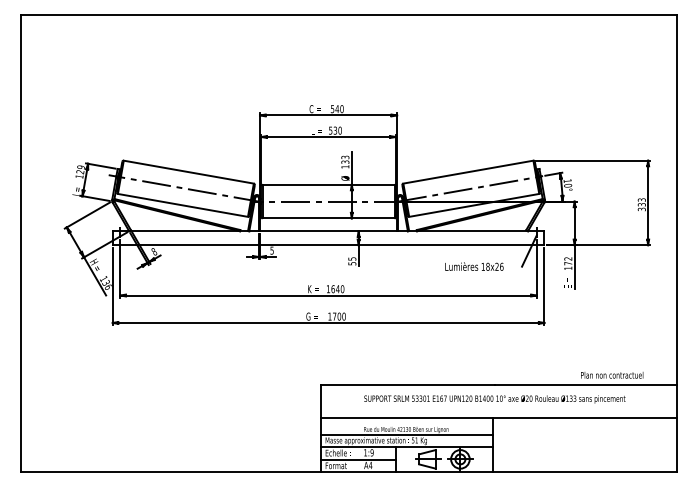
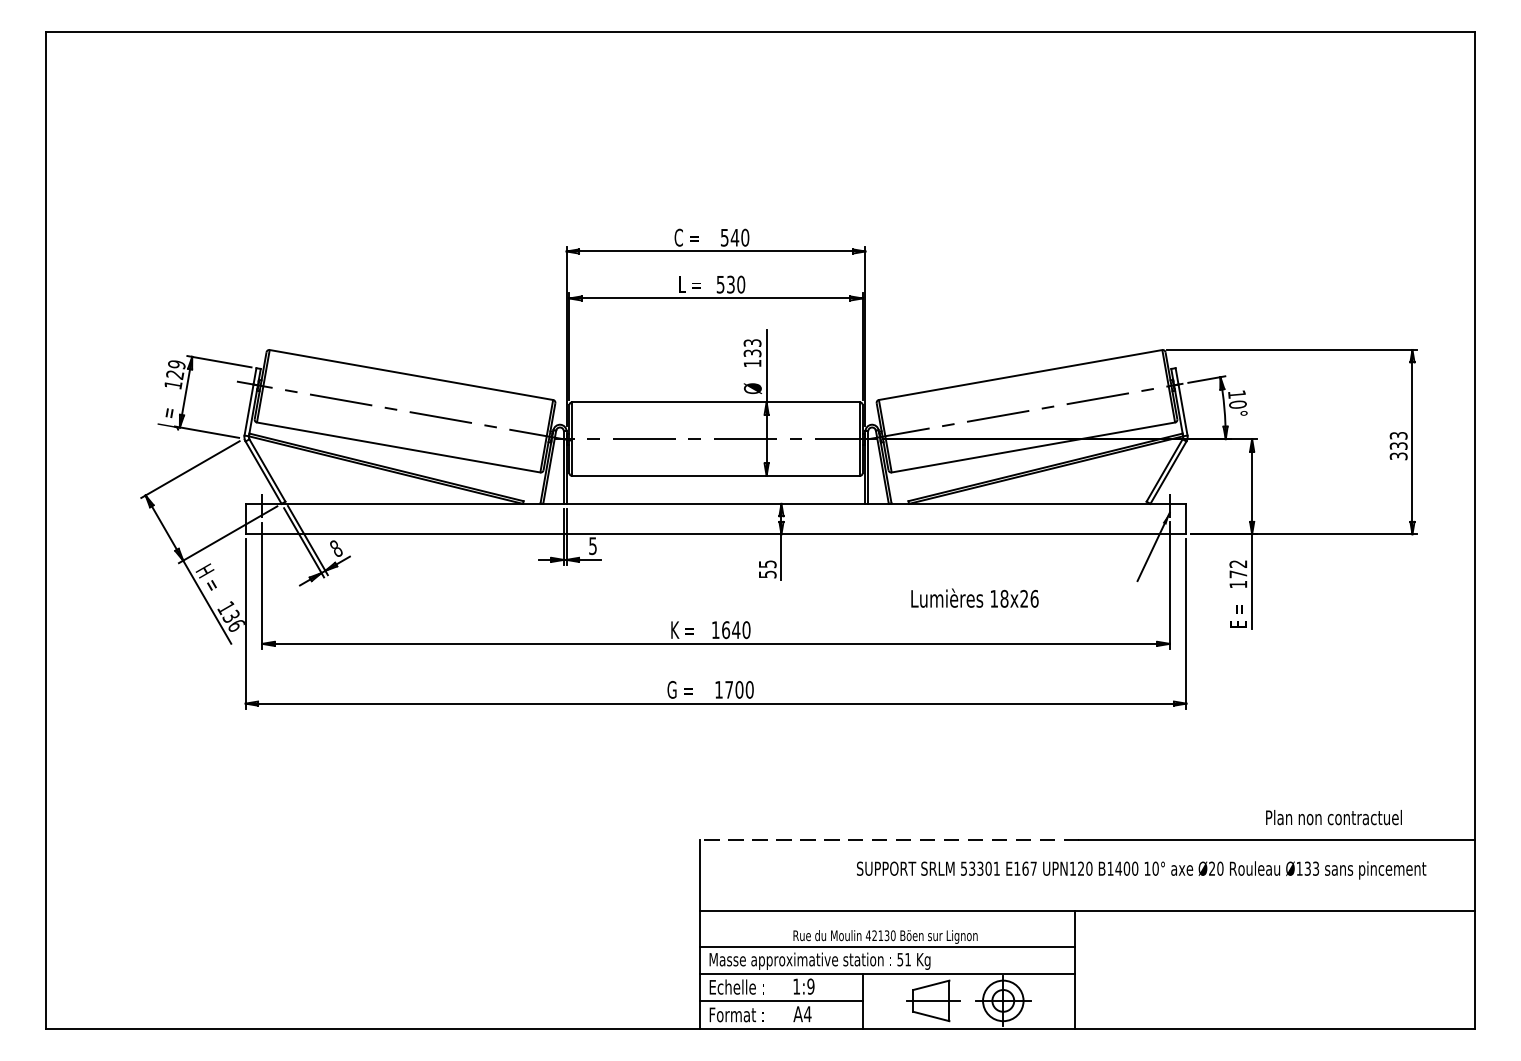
text: (474, 266) -> (975, 598), moved
line: (408, 385) -> (890, 839), solid -> dashed
text: (494, 399) -> (1140, 870), moved

